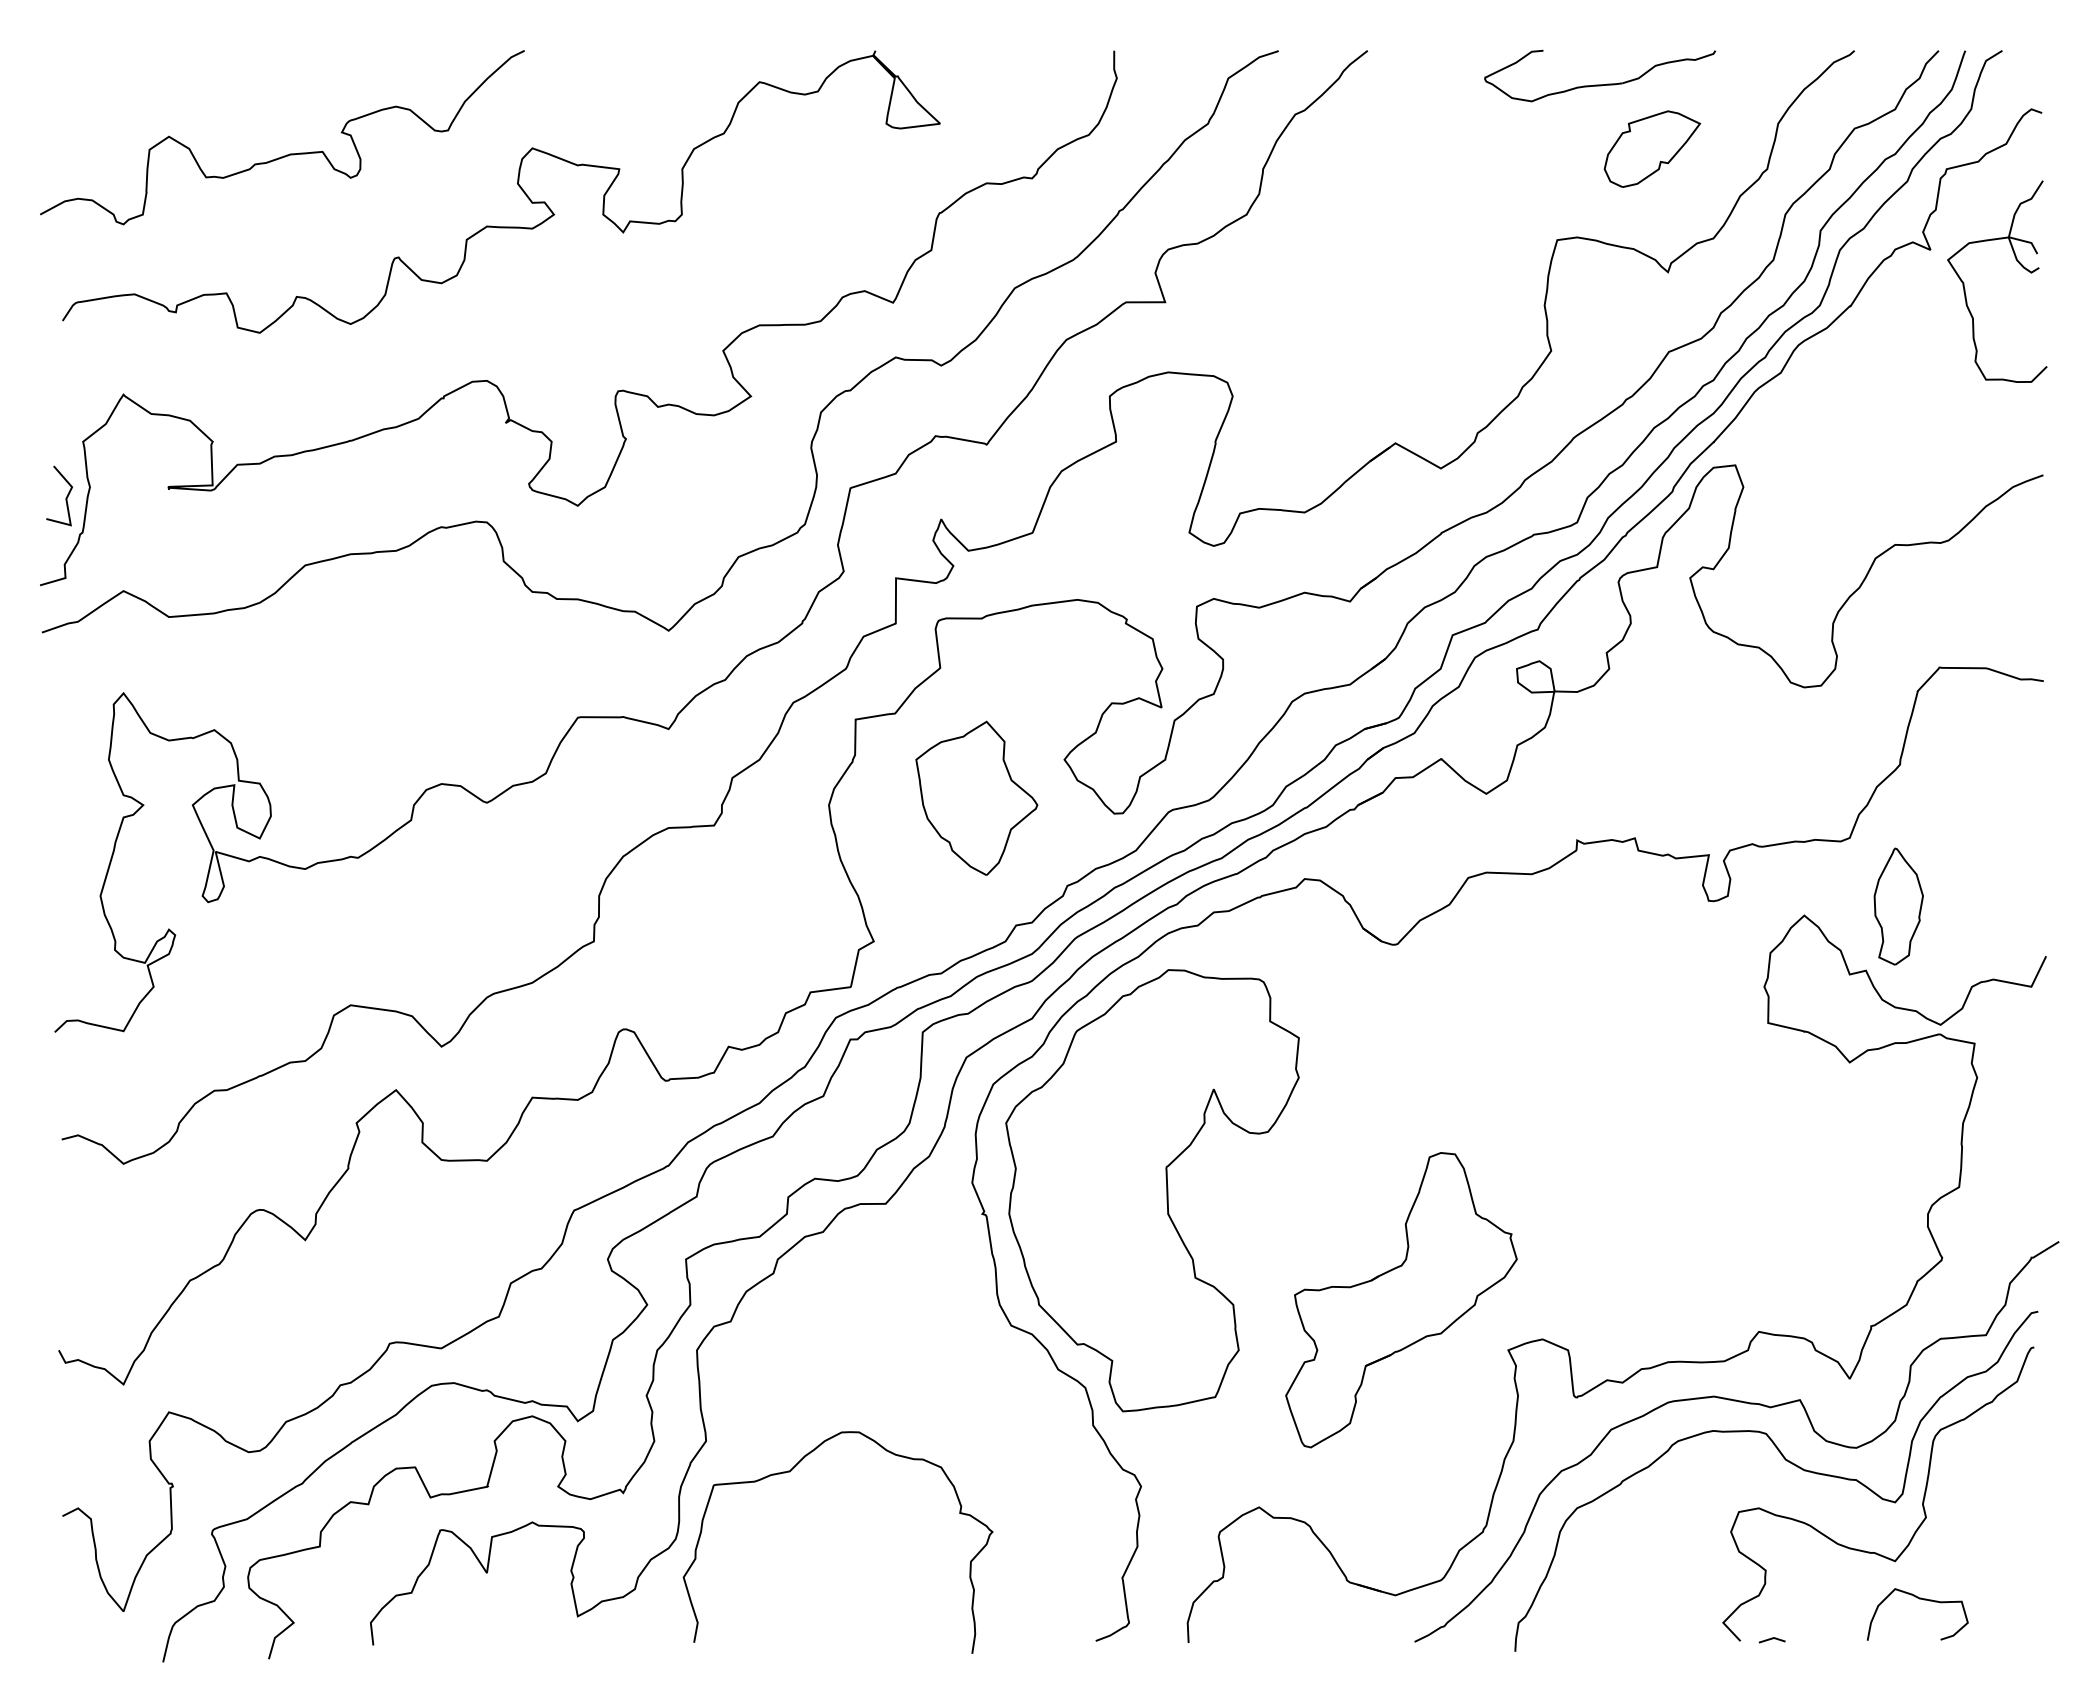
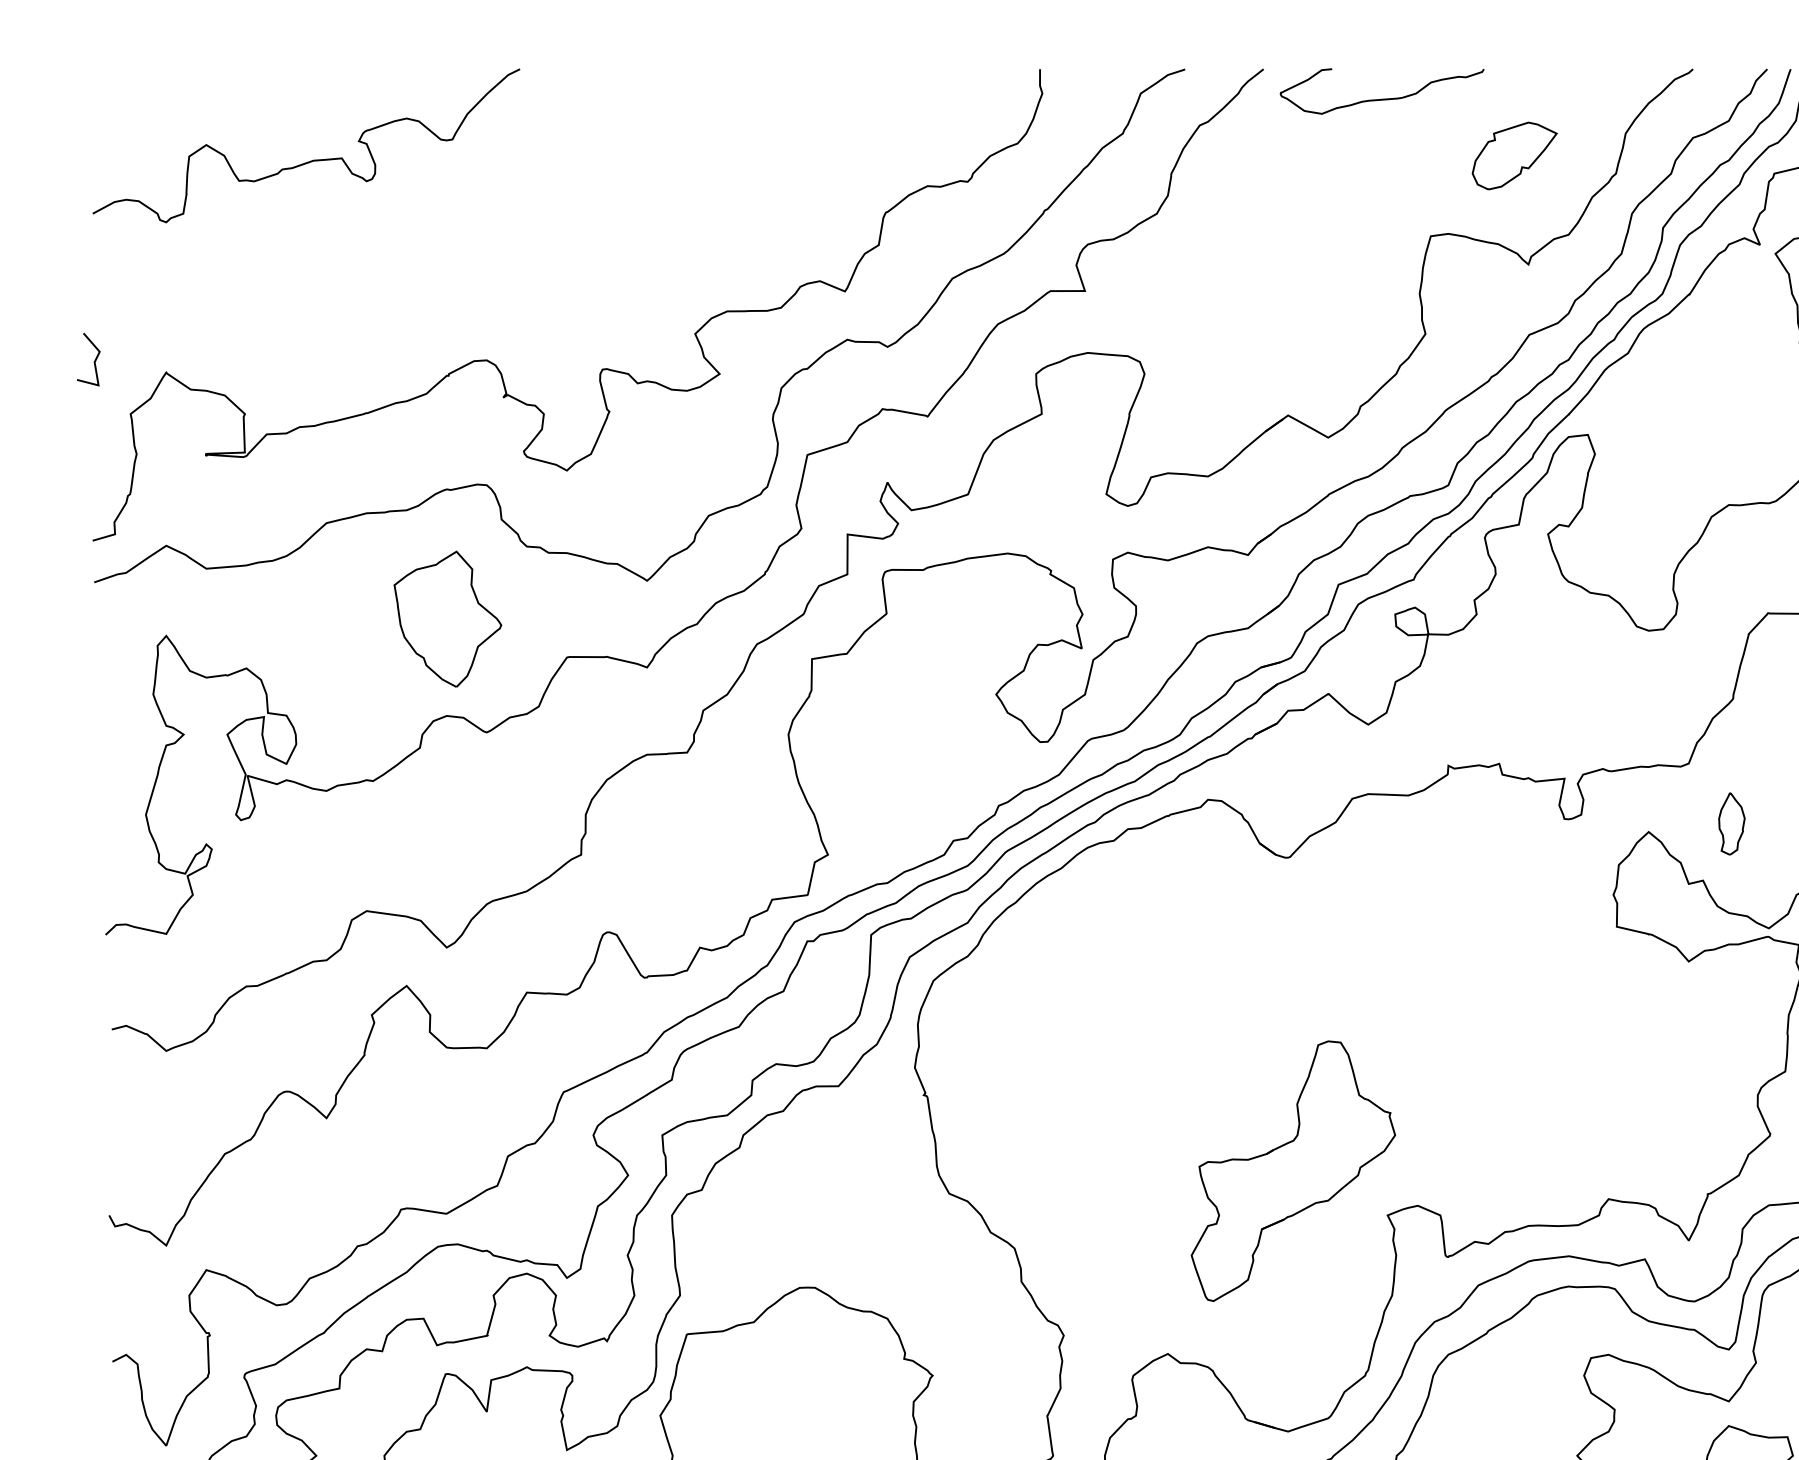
part: (1600, 84) -> (1382, 98), moved
curve: (517, 184) -> (513, 187), removed
line: (65, 498) -> (93, 361), moved
part: (976, 797) -> (447, 618), moved
part: (1898, 906) -> (1731, 823), size x0.6
part: (1152, 1190) -> (1073, 1074), removed

